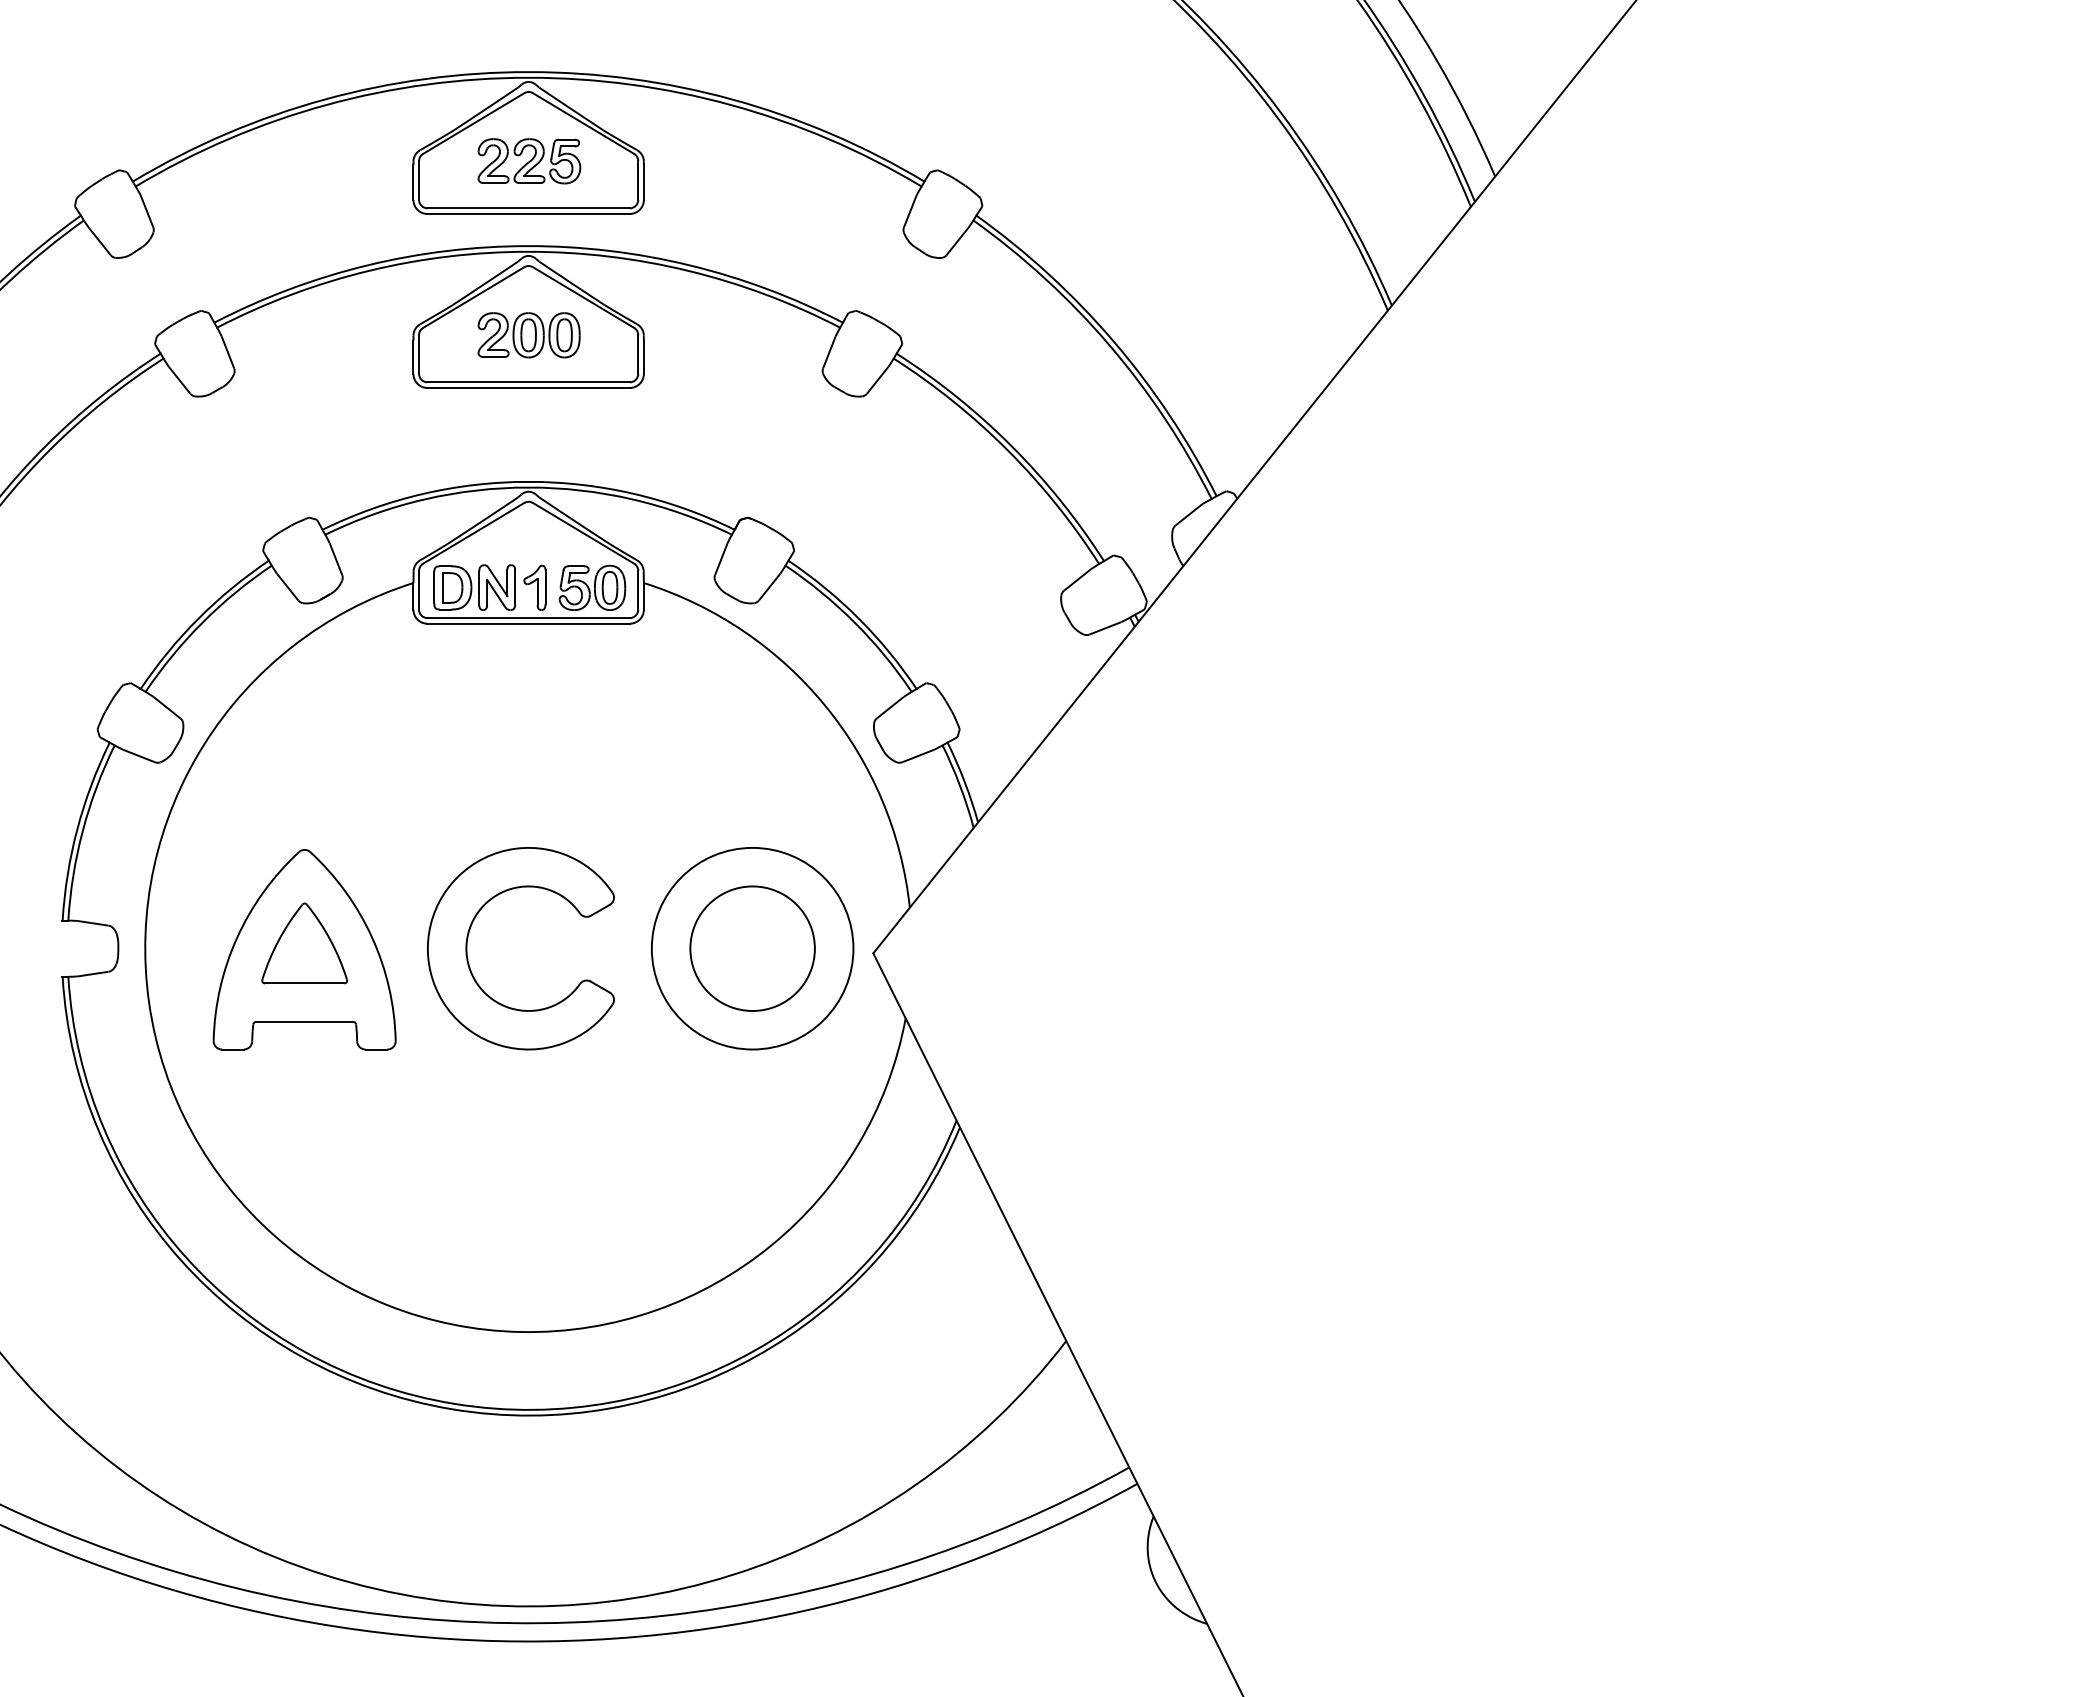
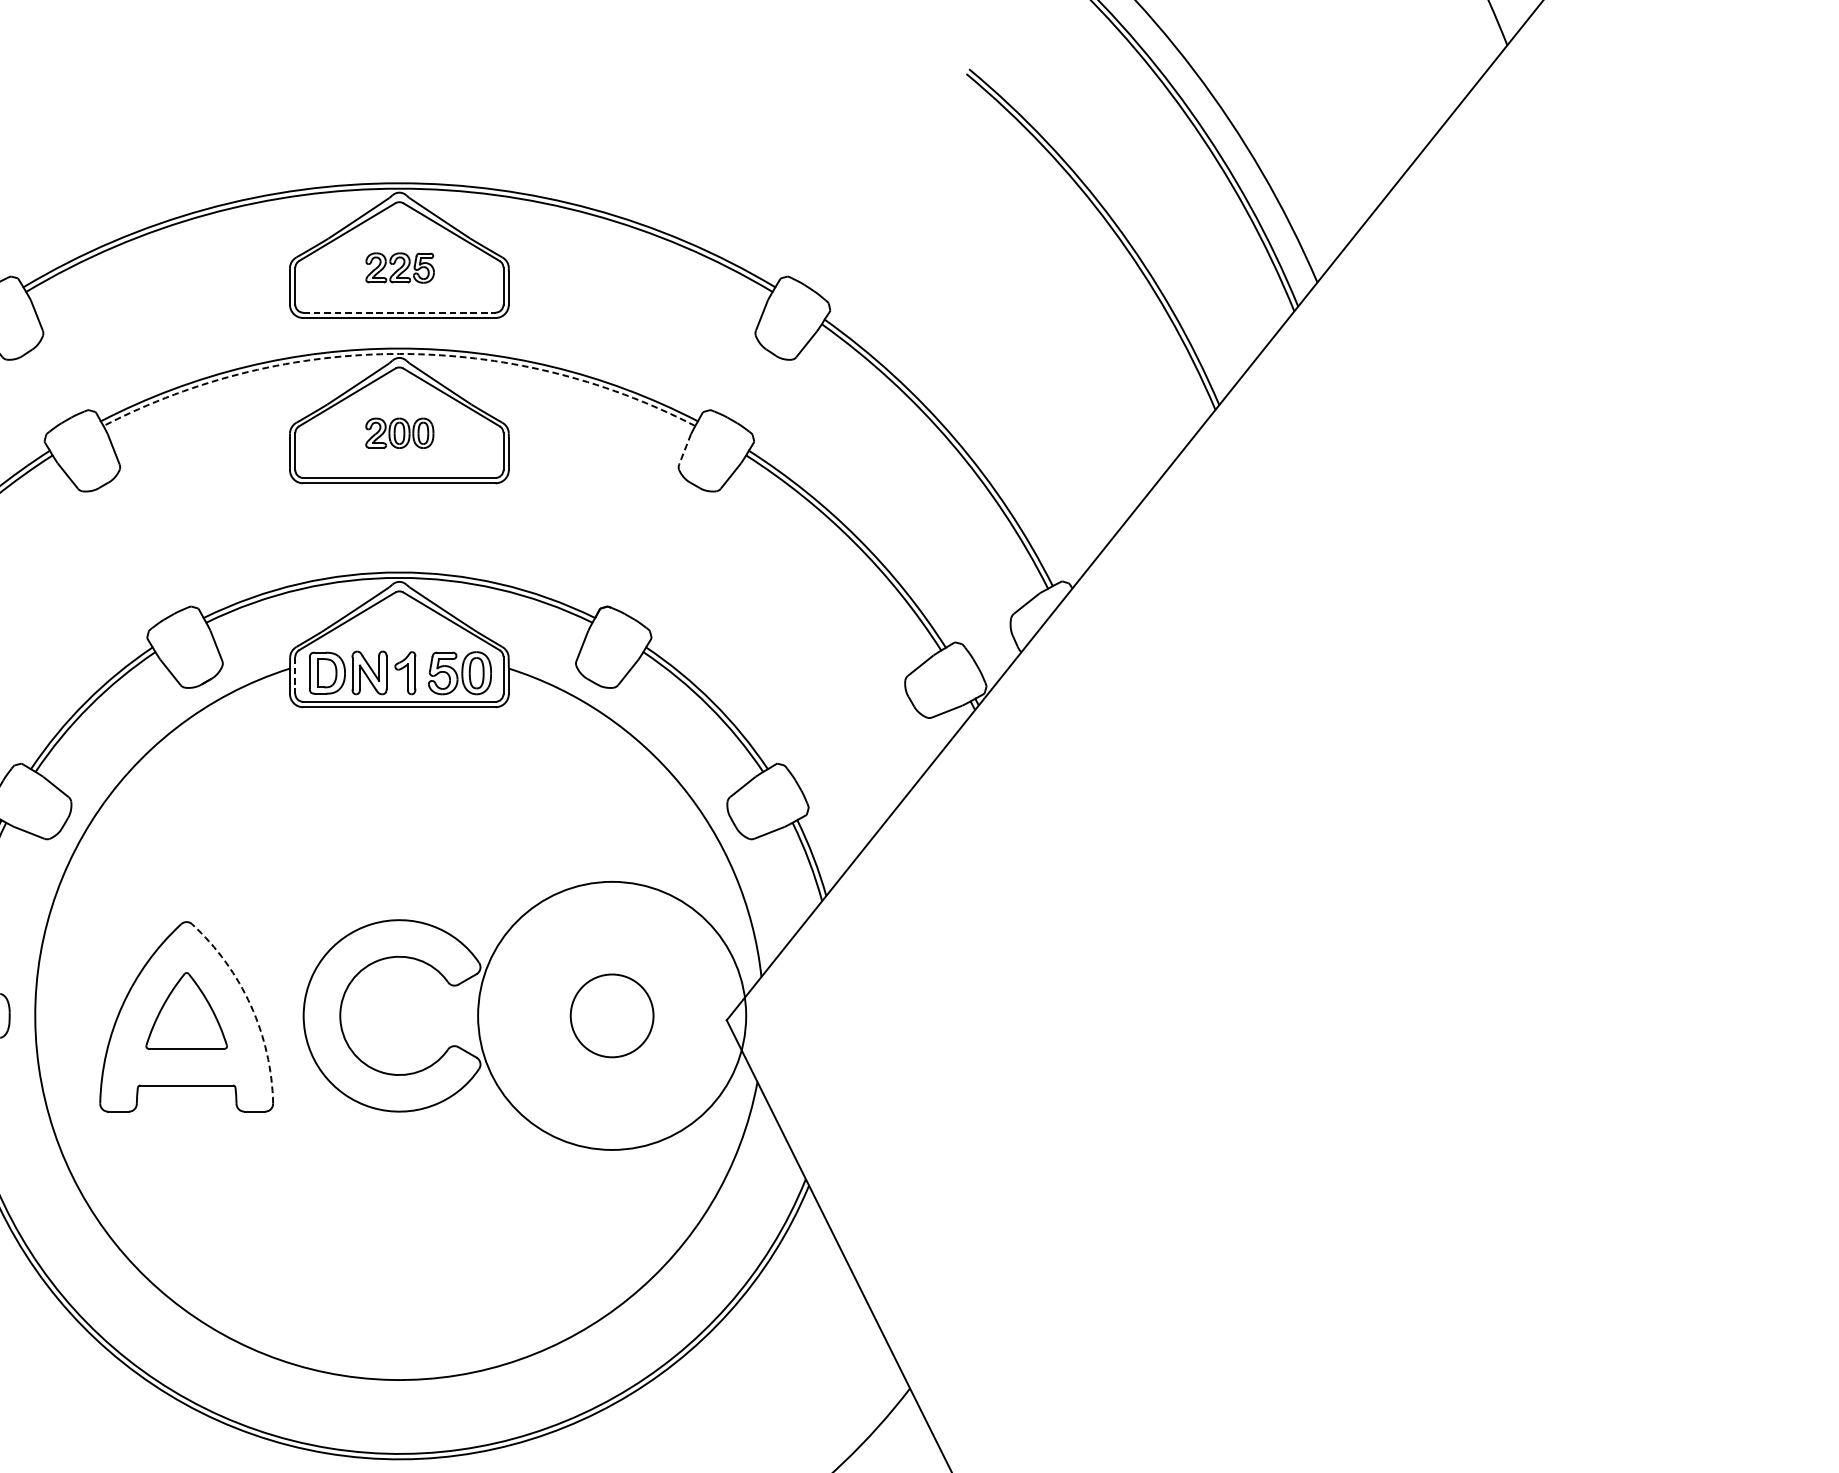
part: (529, 161) -> (400, 268), size x0.7
line: (529, 208) -> (400, 312), solid -> dashed
arc: (528, 251) -> (399, 353), solid -> dashed
part: (528, 335) -> (399, 433), size x0.7
line: (829, 351) -> (685, 448), solid -> dashed
line: (419, 590) -> (295, 675), solid -> dashed
arc: (372, 937) -> (251, 1005), solid -> dashed
circle: (752, 948) -> (612, 1015), size x0.7
circle: (752, 948) -> (612, 1015), size x1.4

